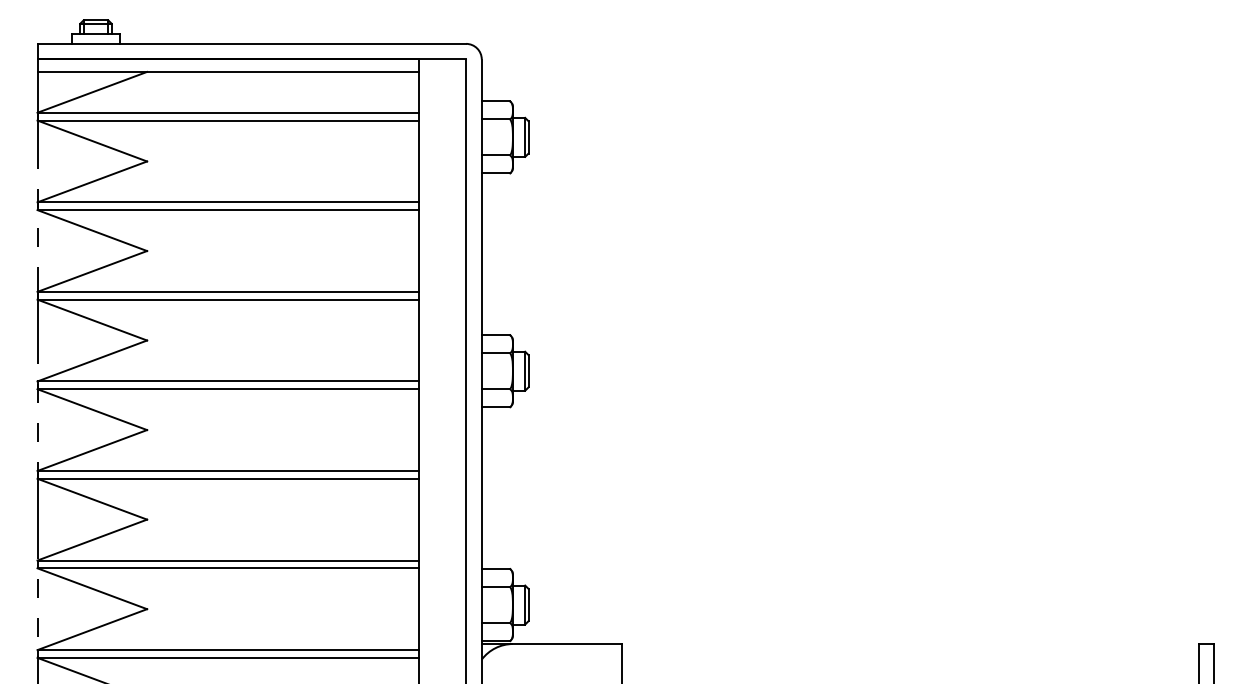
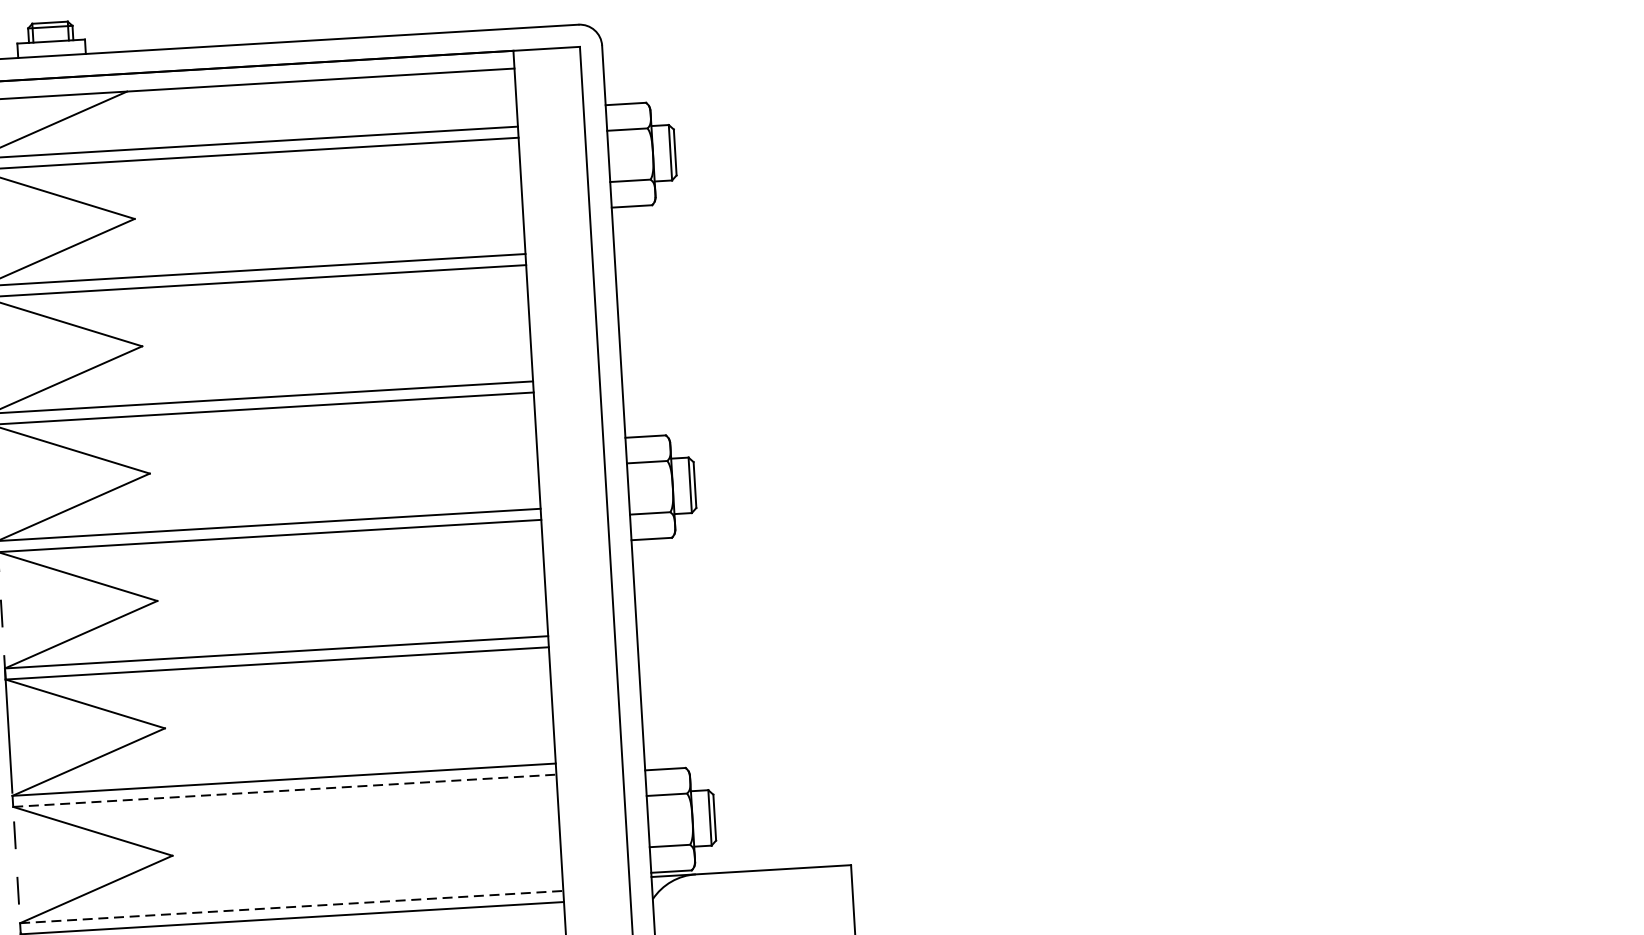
line: (228, 568) -> (284, 791), solid -> dashed
line: (228, 650) -> (291, 907), solid -> dashed

